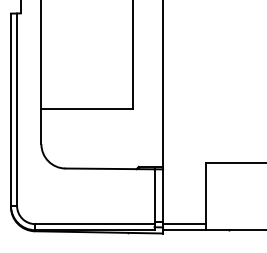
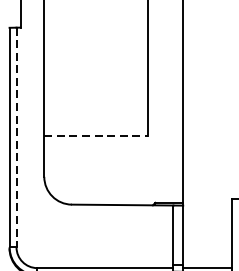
line: (87, 108) -> (96, 136), solid -> dashed
line: (17, 110) -> (17, 138), solid -> dashed

